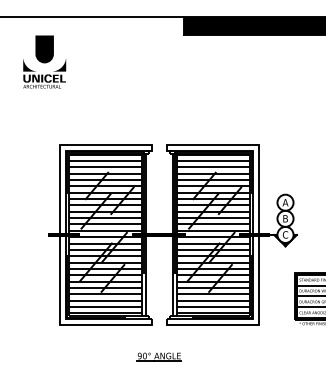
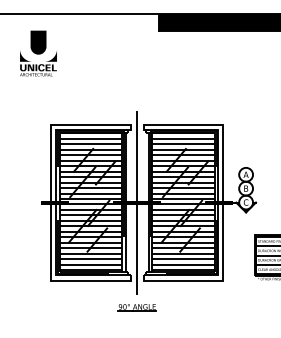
line: (159, 234) -> (137, 202), added

